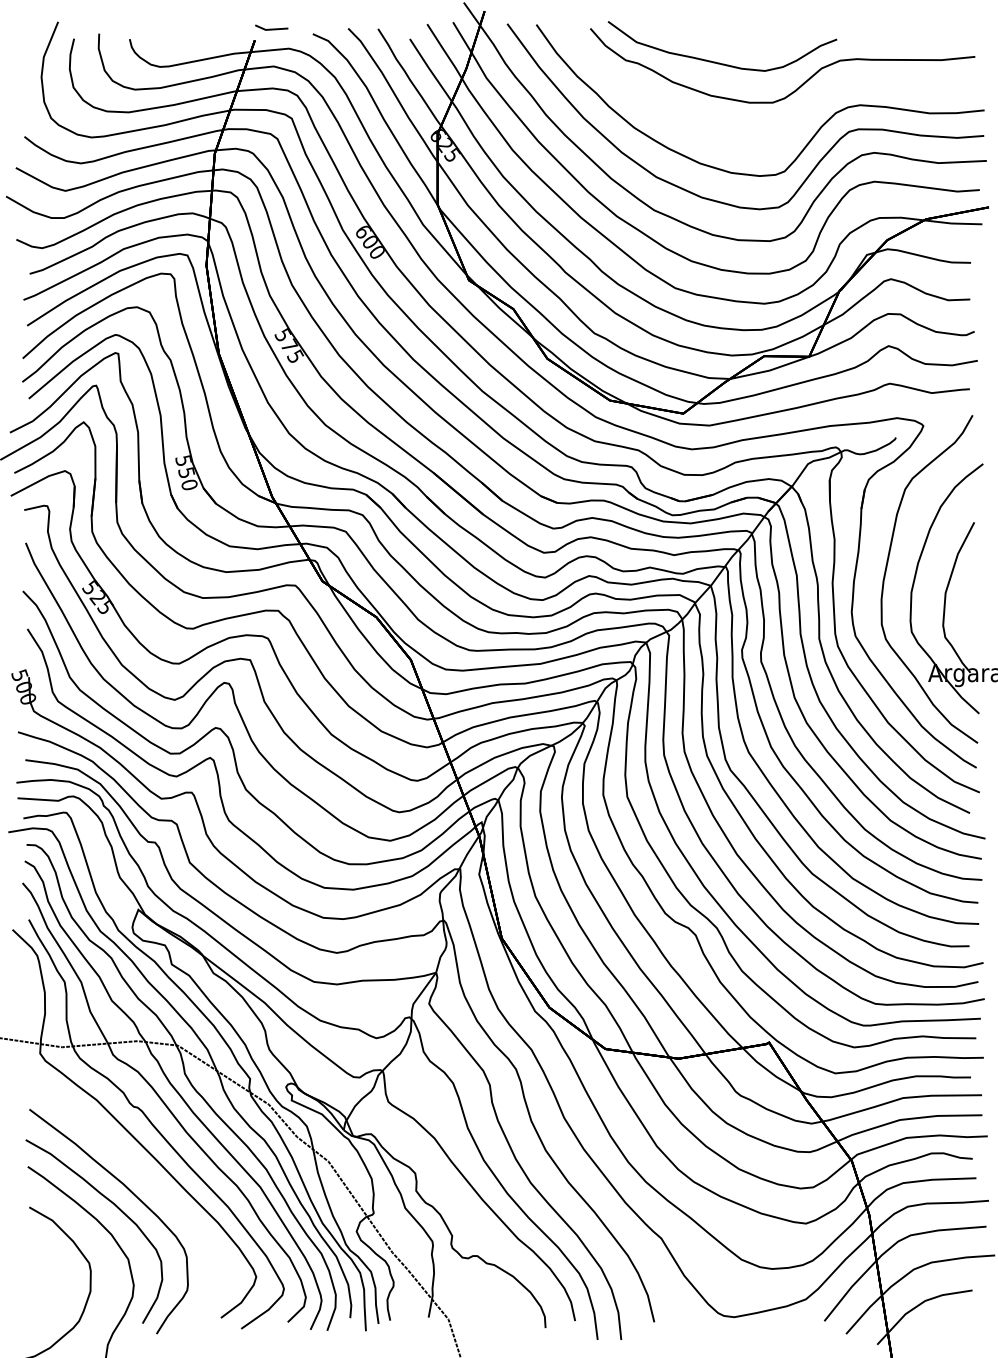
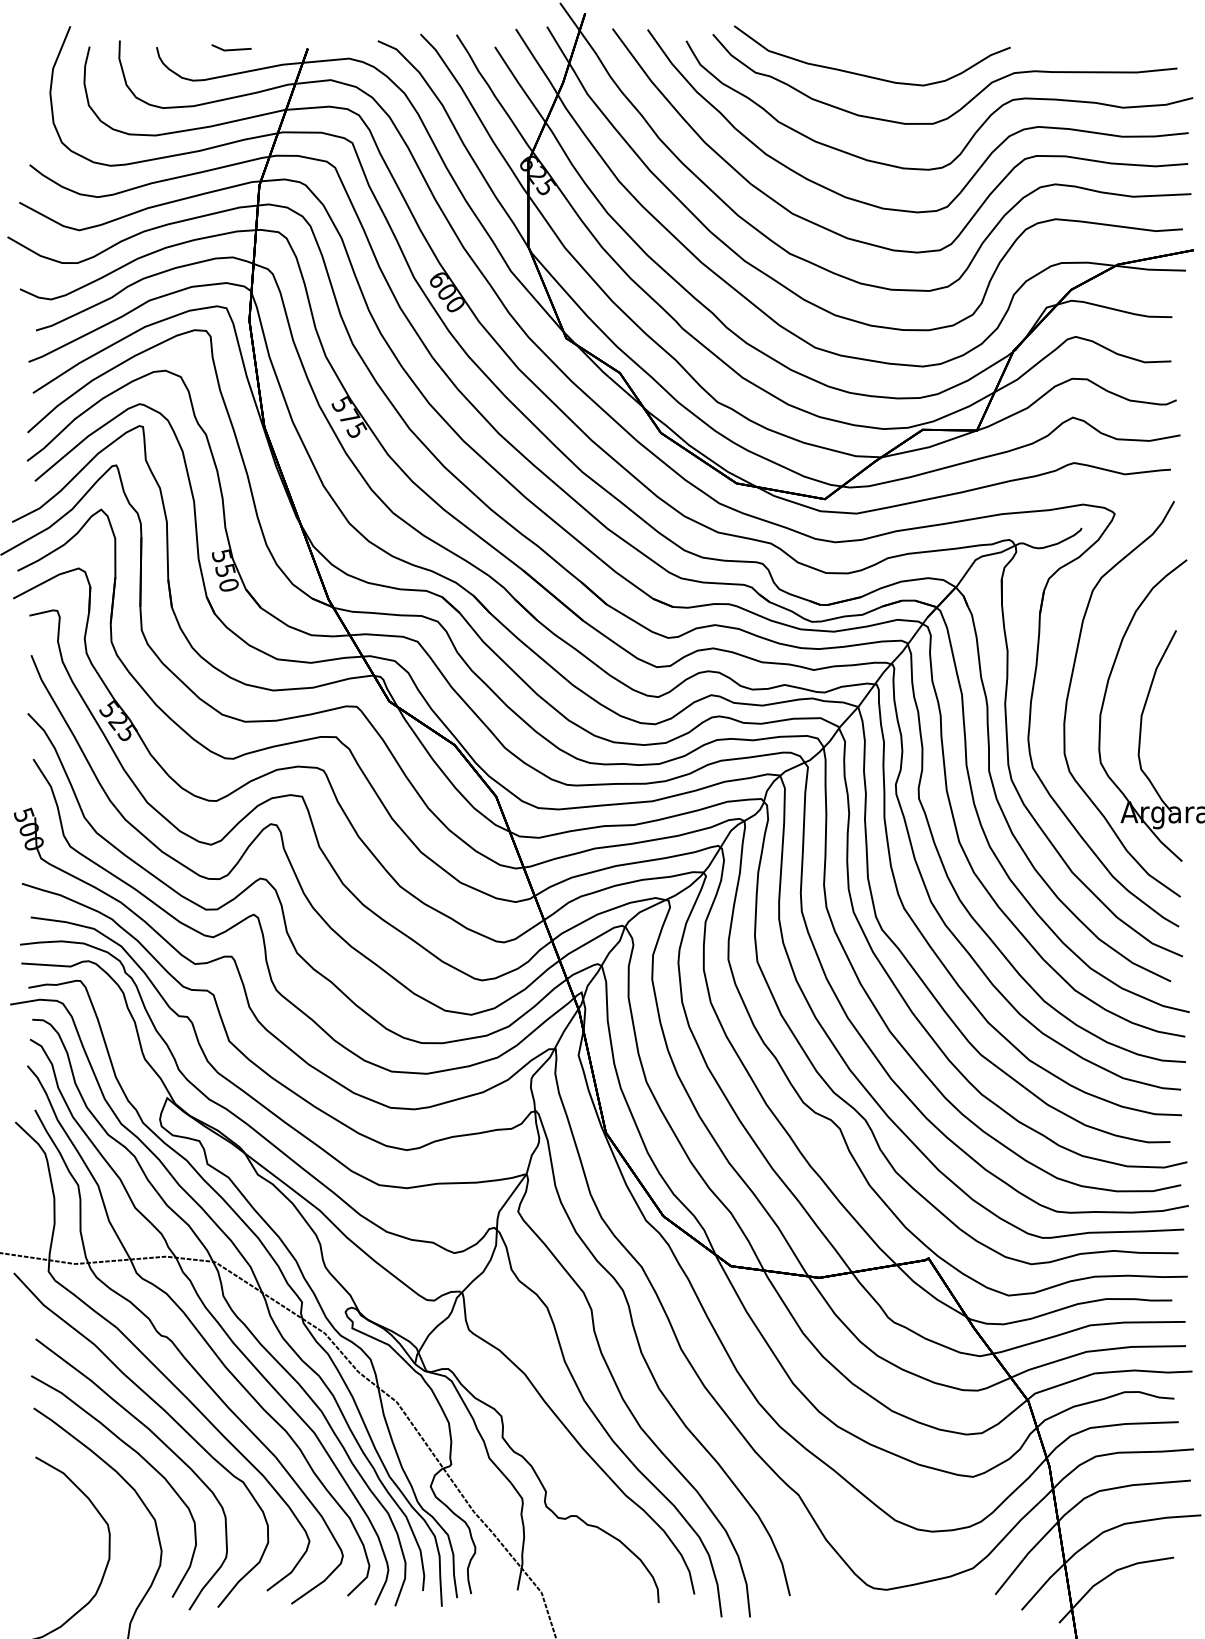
line: (271, 28) -> (231, 48), moved
curve: (806, 110) -> (973, 133), added
curve: (137, 1171) -> (166, 1413), added

